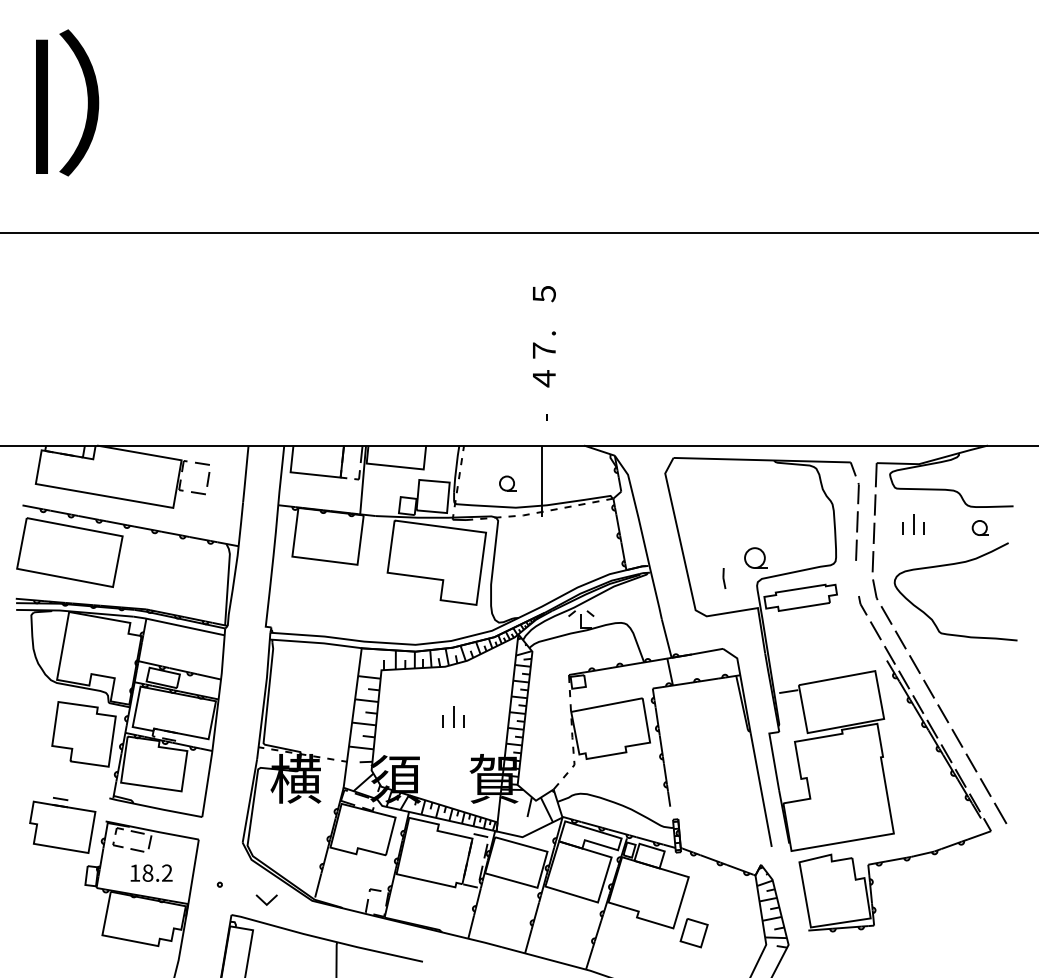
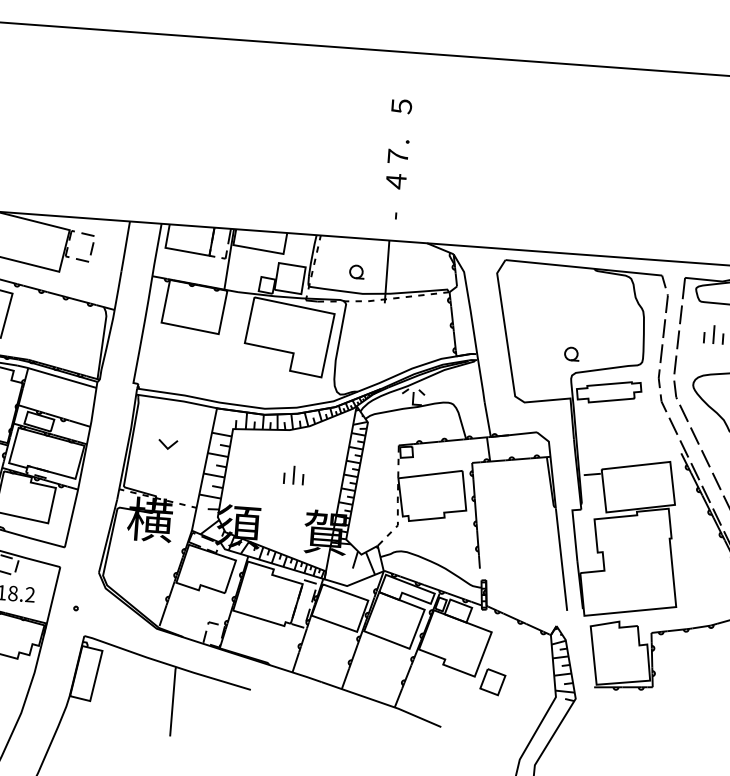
part: (755, 557) -> (571, 353), size x0.71
line: (724, 578) -> (659, 378), moved
part: (266, 899) -> (167, 444), moved

